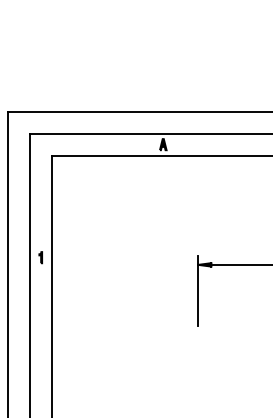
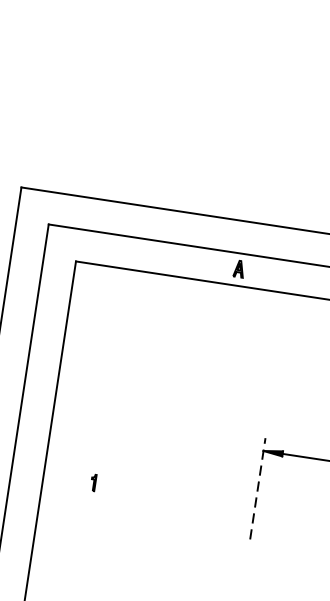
part: (40, 257) -> (93, 482), moved
line: (198, 290) -> (258, 488), solid -> dashed

